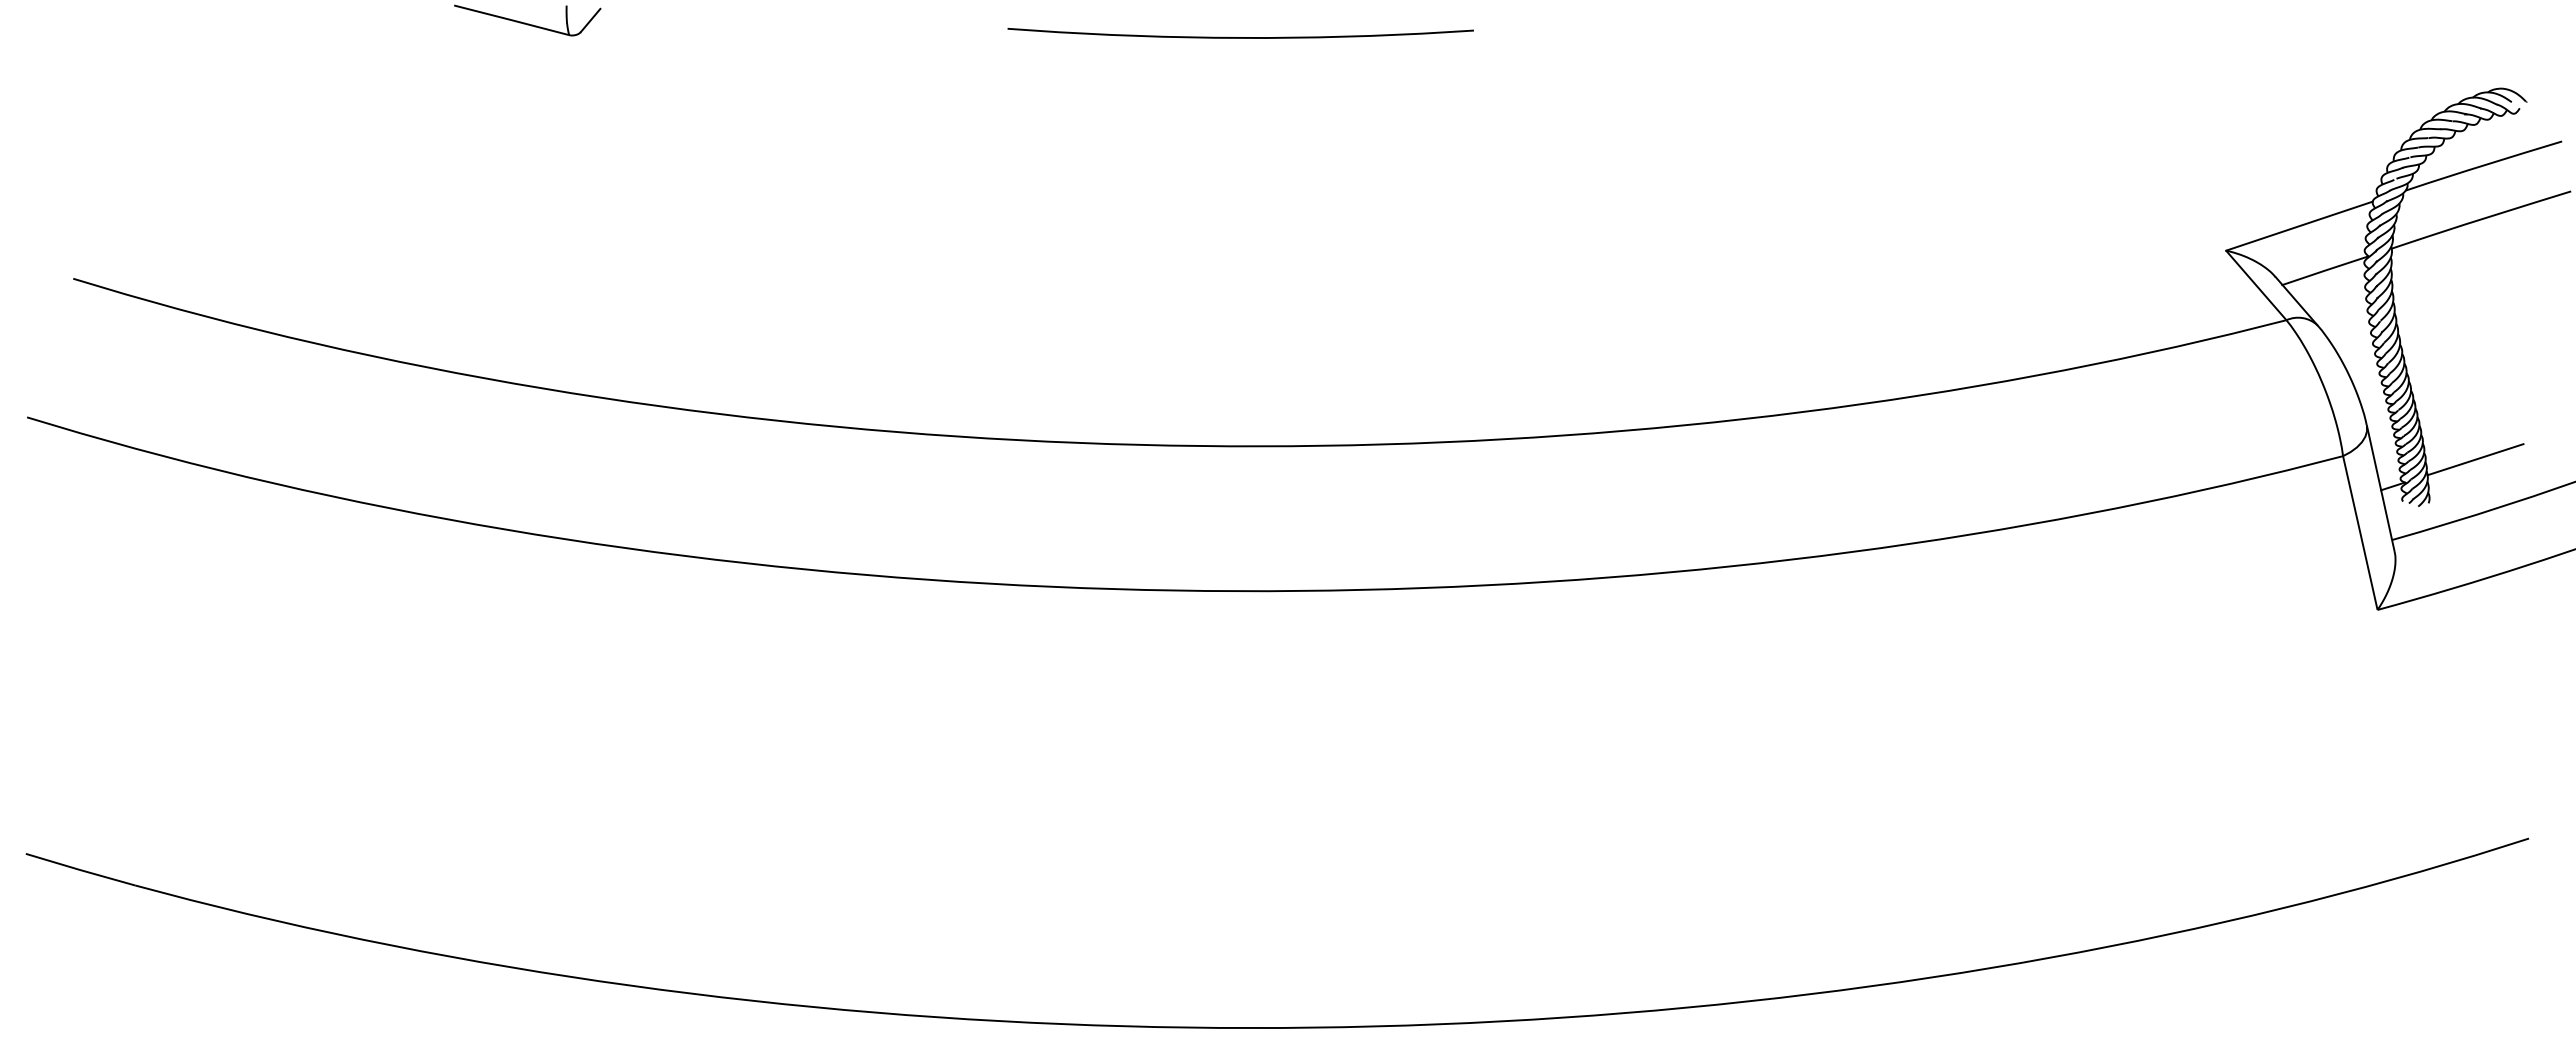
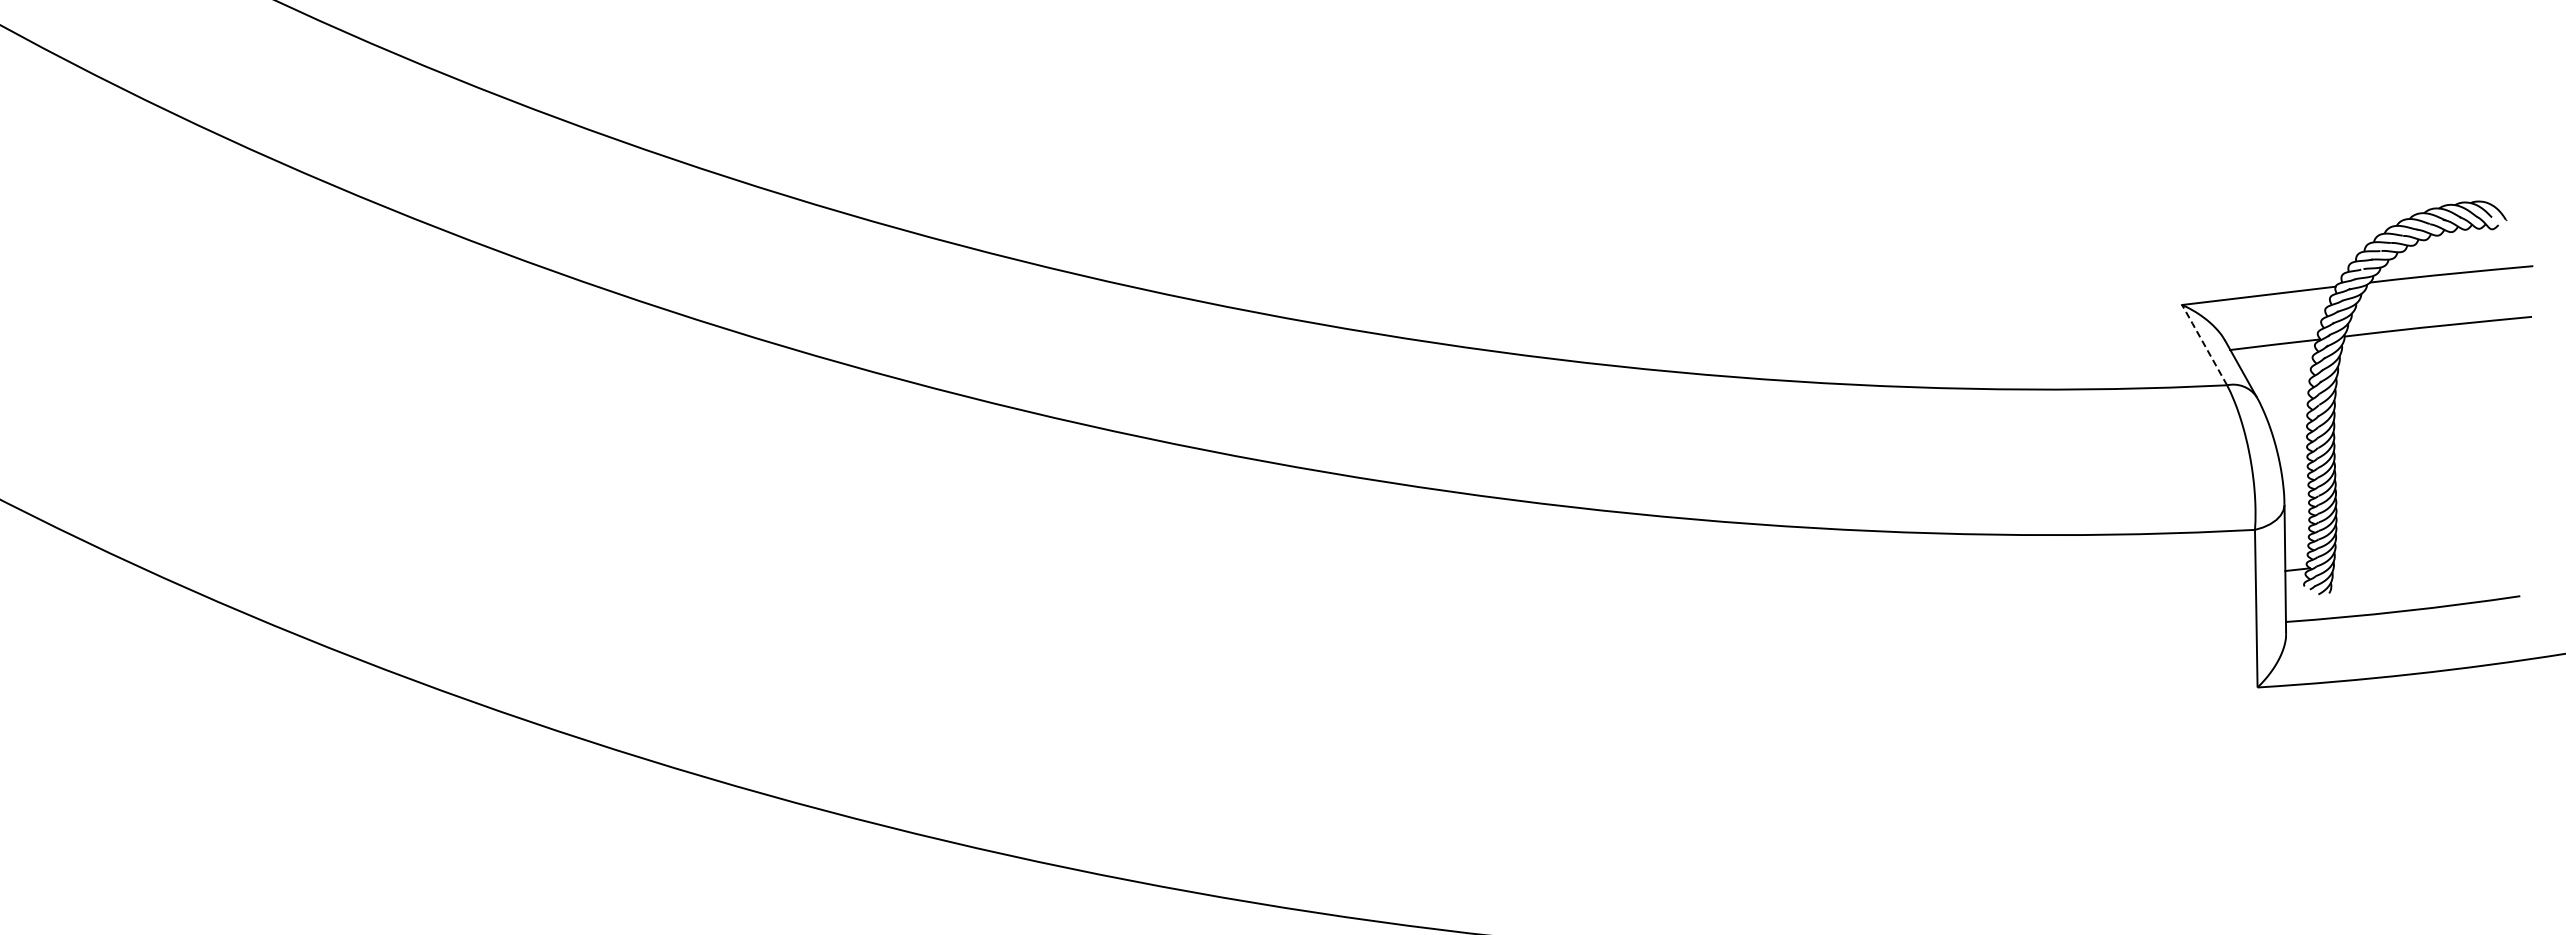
line: (2255, 284) -> (2204, 344), solid -> dashed
line: (2475, 459) -> (2383, 560), removed

